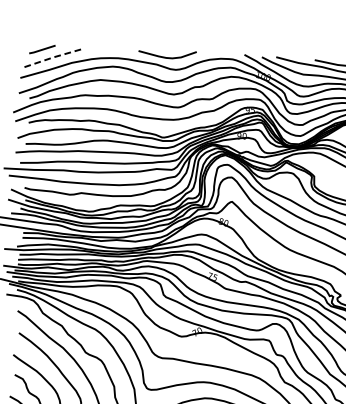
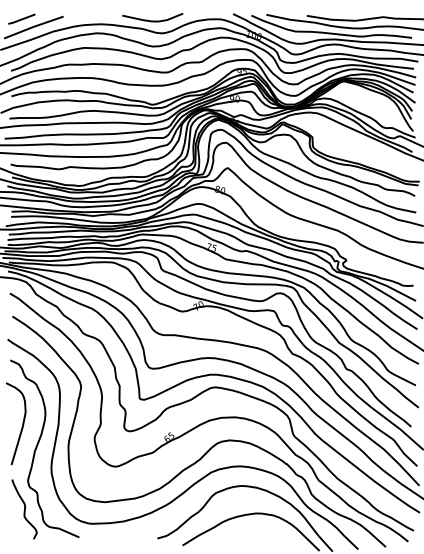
line: (53, 57) -> (33, 26), dashed -> solid

